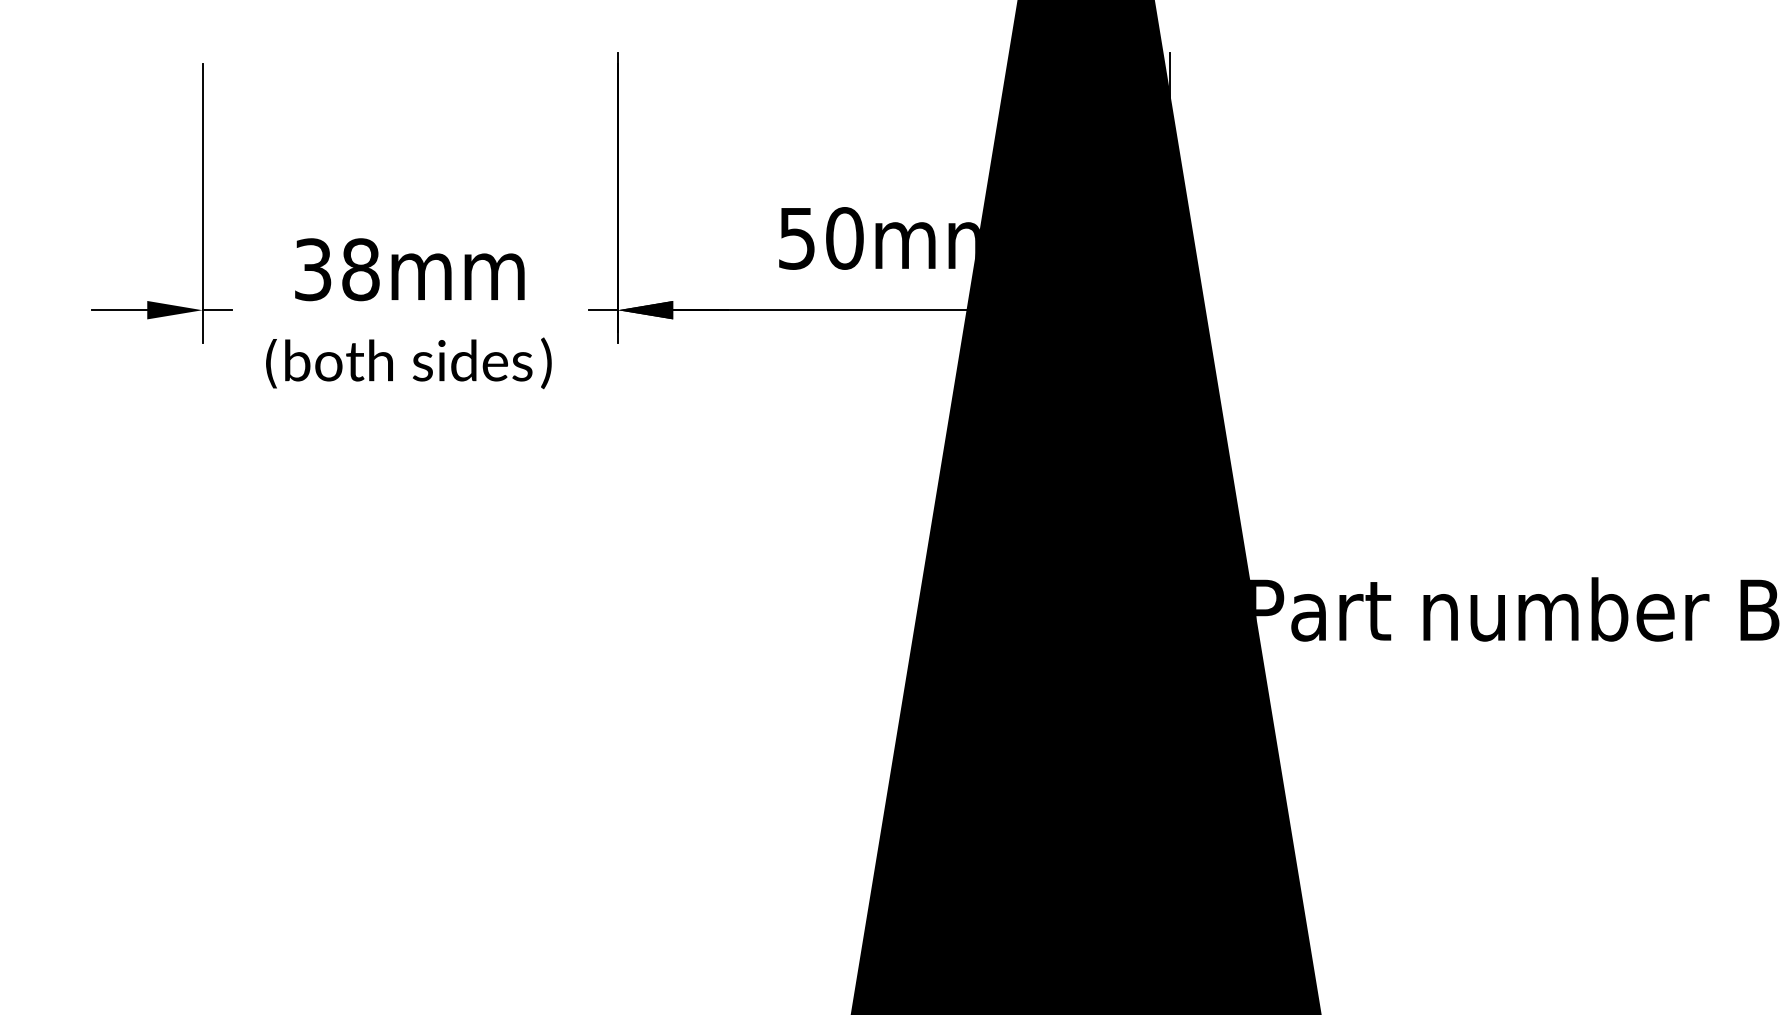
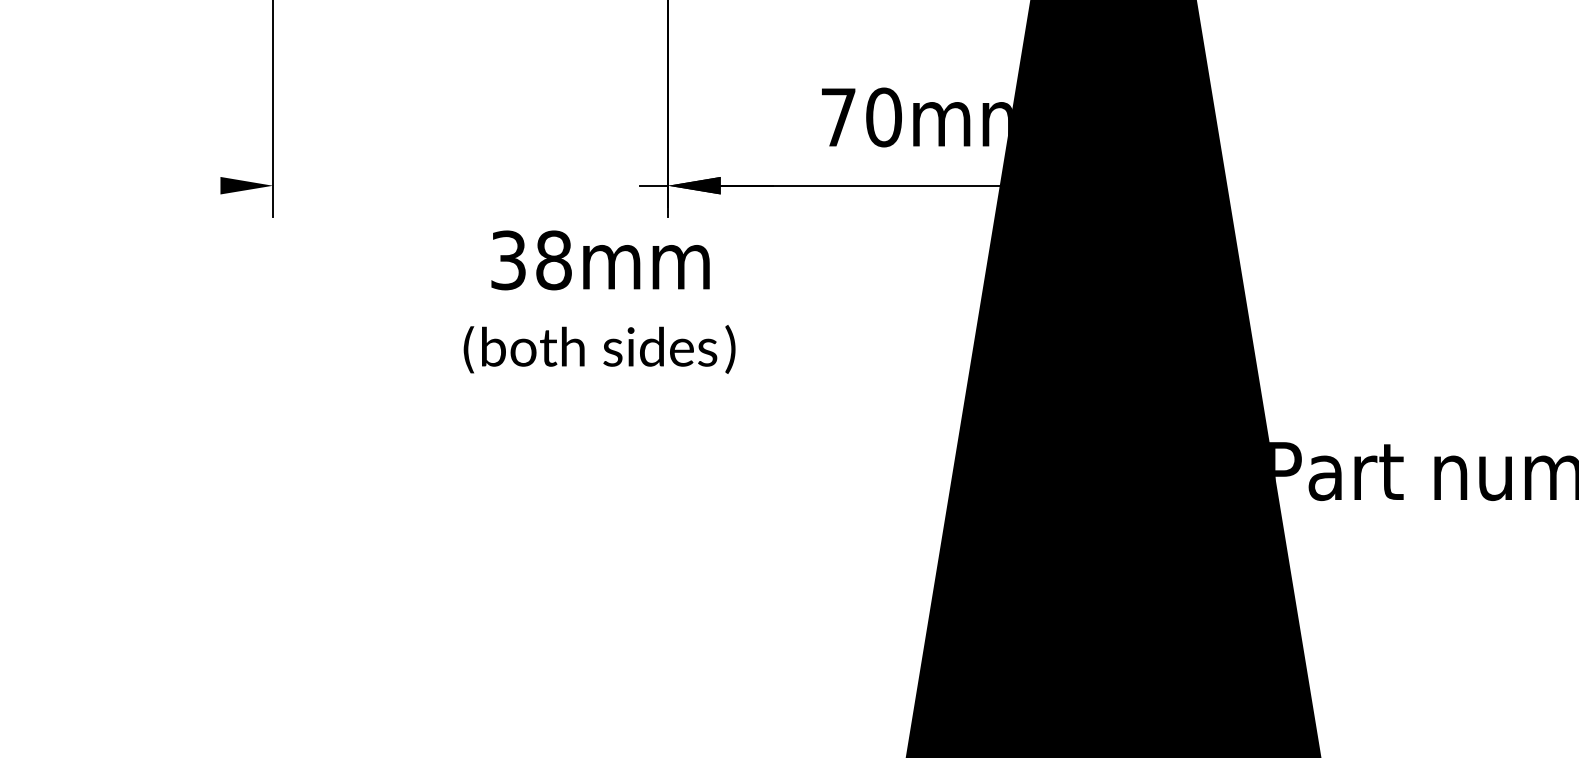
text: (796, 238) -> (838, 117), 50mm -> 70mm
line: (119, 310) -> (194, 186), removed
line: (216, 310) -> (286, 186), removed
text: (408, 313) -> (599, 302), moved

